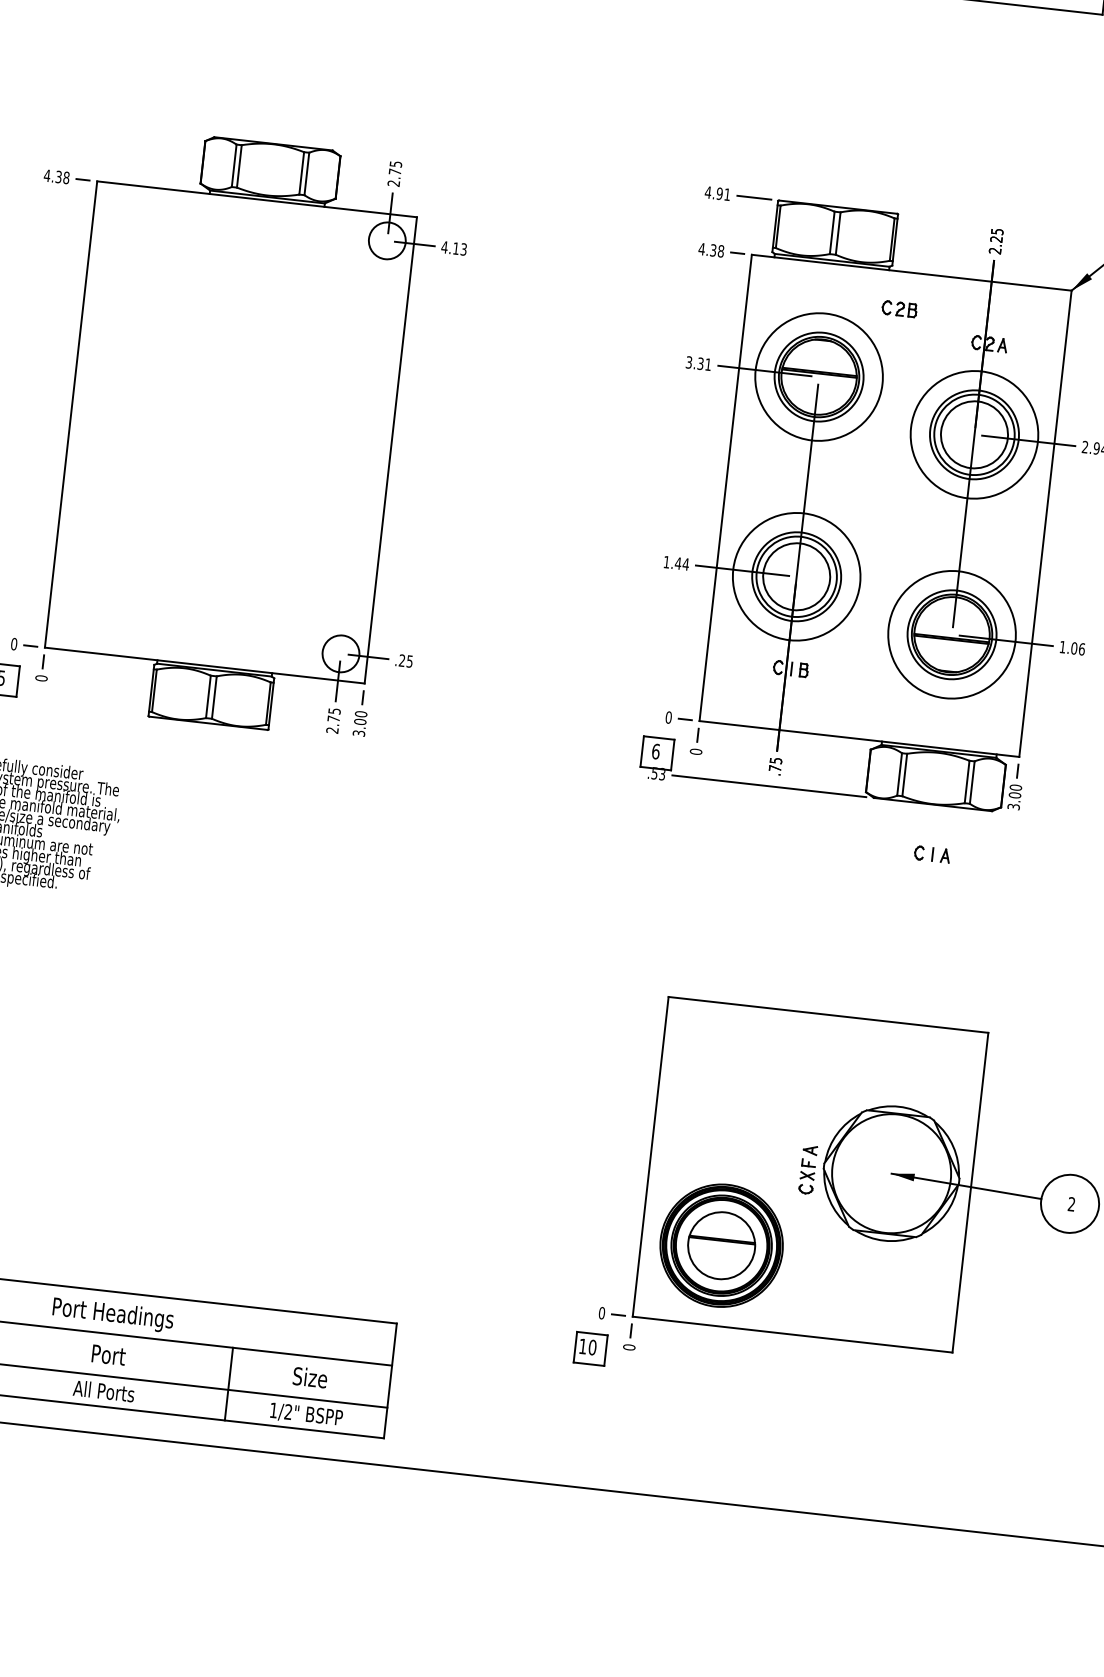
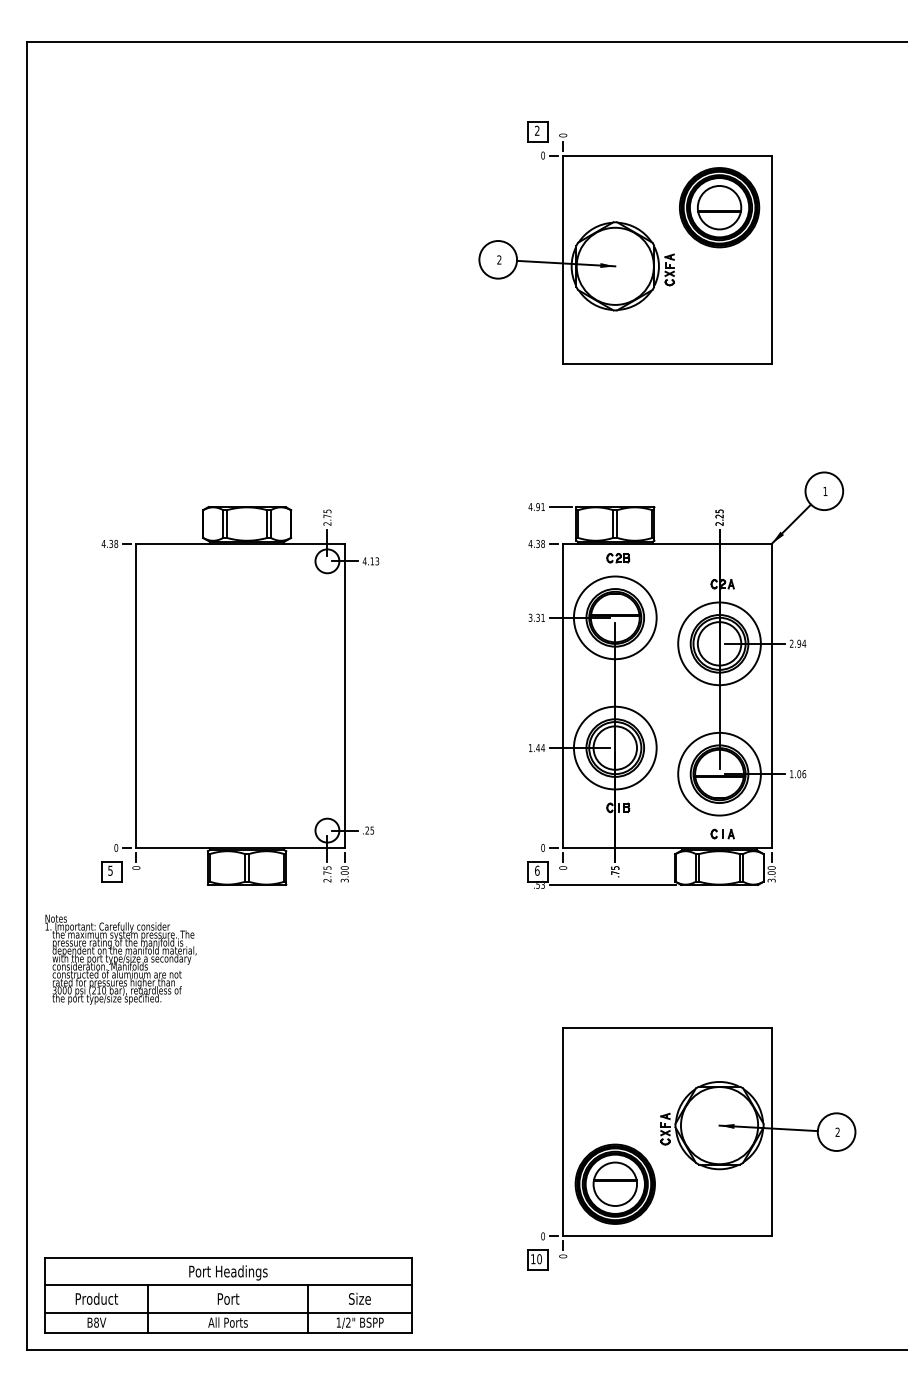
part: (899, 309) -> (618, 558), moved
part: (932, 853) -> (722, 833), moved

